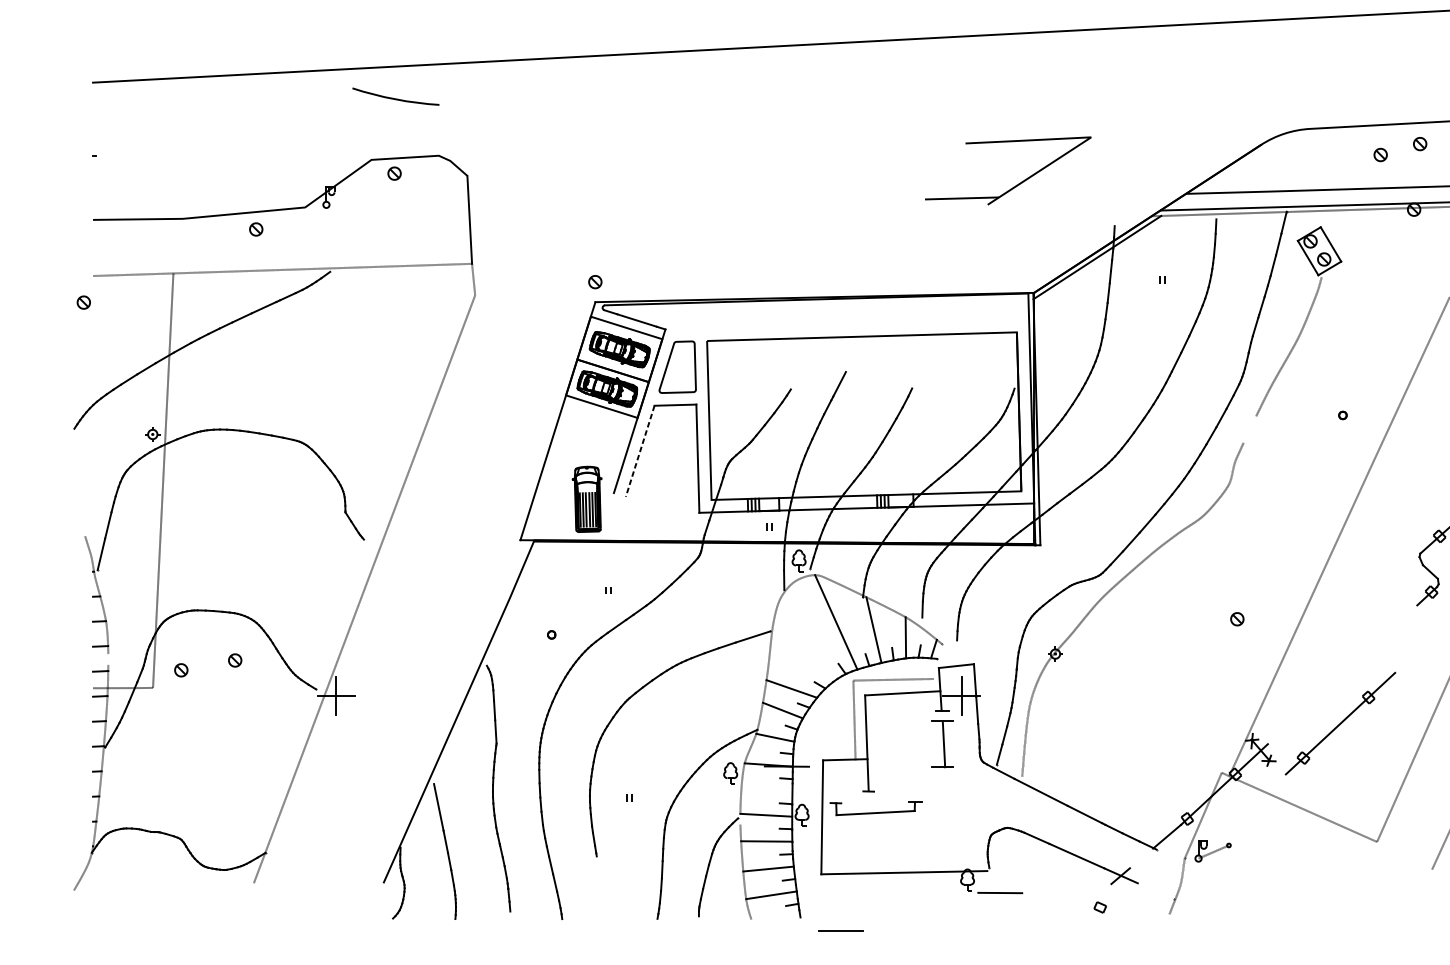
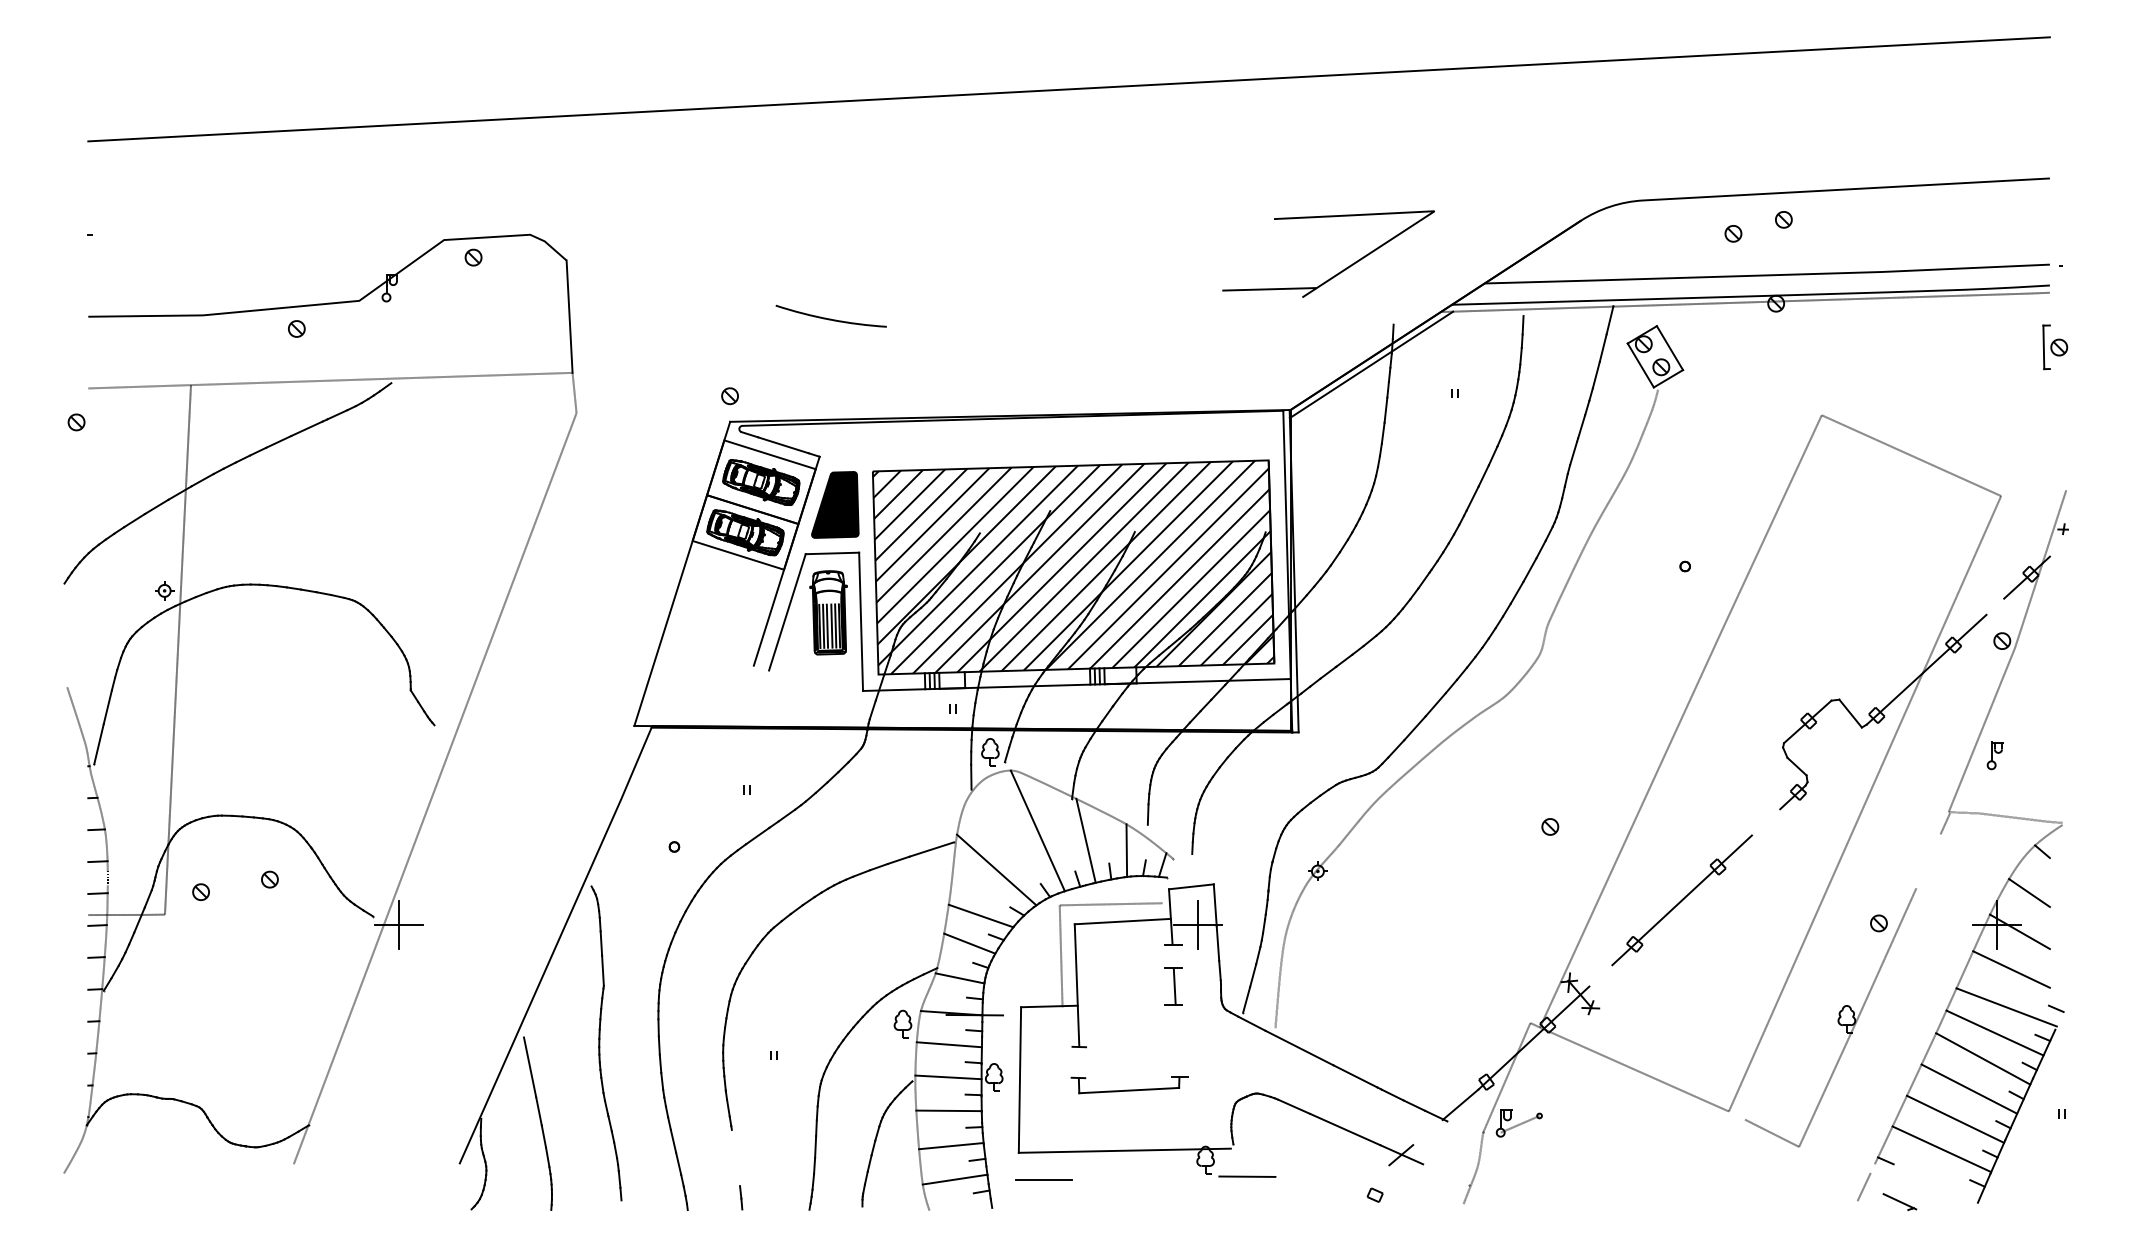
arc: (395, 98) -> (830, 318), moved
part: (1018, 183) -> (1341, 270), moved
fill: (677, 366) -> (835, 504), added
hatch: (864, 416) -> (1073, 567), added
line: (1250, 429) -> (1566, 584), added
line: (640, 451) -> (787, 612), dashed -> solid
part: (587, 499) -> (828, 612), moved
line: (80, 522) -> (72, 703), added
line: (803, 652) -> (996, 869), added
part: (1340, 723) -> (1681, 900), moved
part: (942, 744) -> (1173, 986), size x0.62
line: (766, 789) -> (948, 1044), added
part: (875, 809) -> (1129, 1085), moved
line: (1411, 858) -> (1772, 1132), added
line: (604, 909) -> (741, 1197), added
line: (840, 930) -> (1043, 1179), moved

